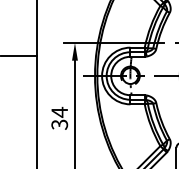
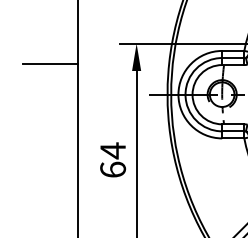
text: (59, 124) -> (112, 169), 34 -> 64

